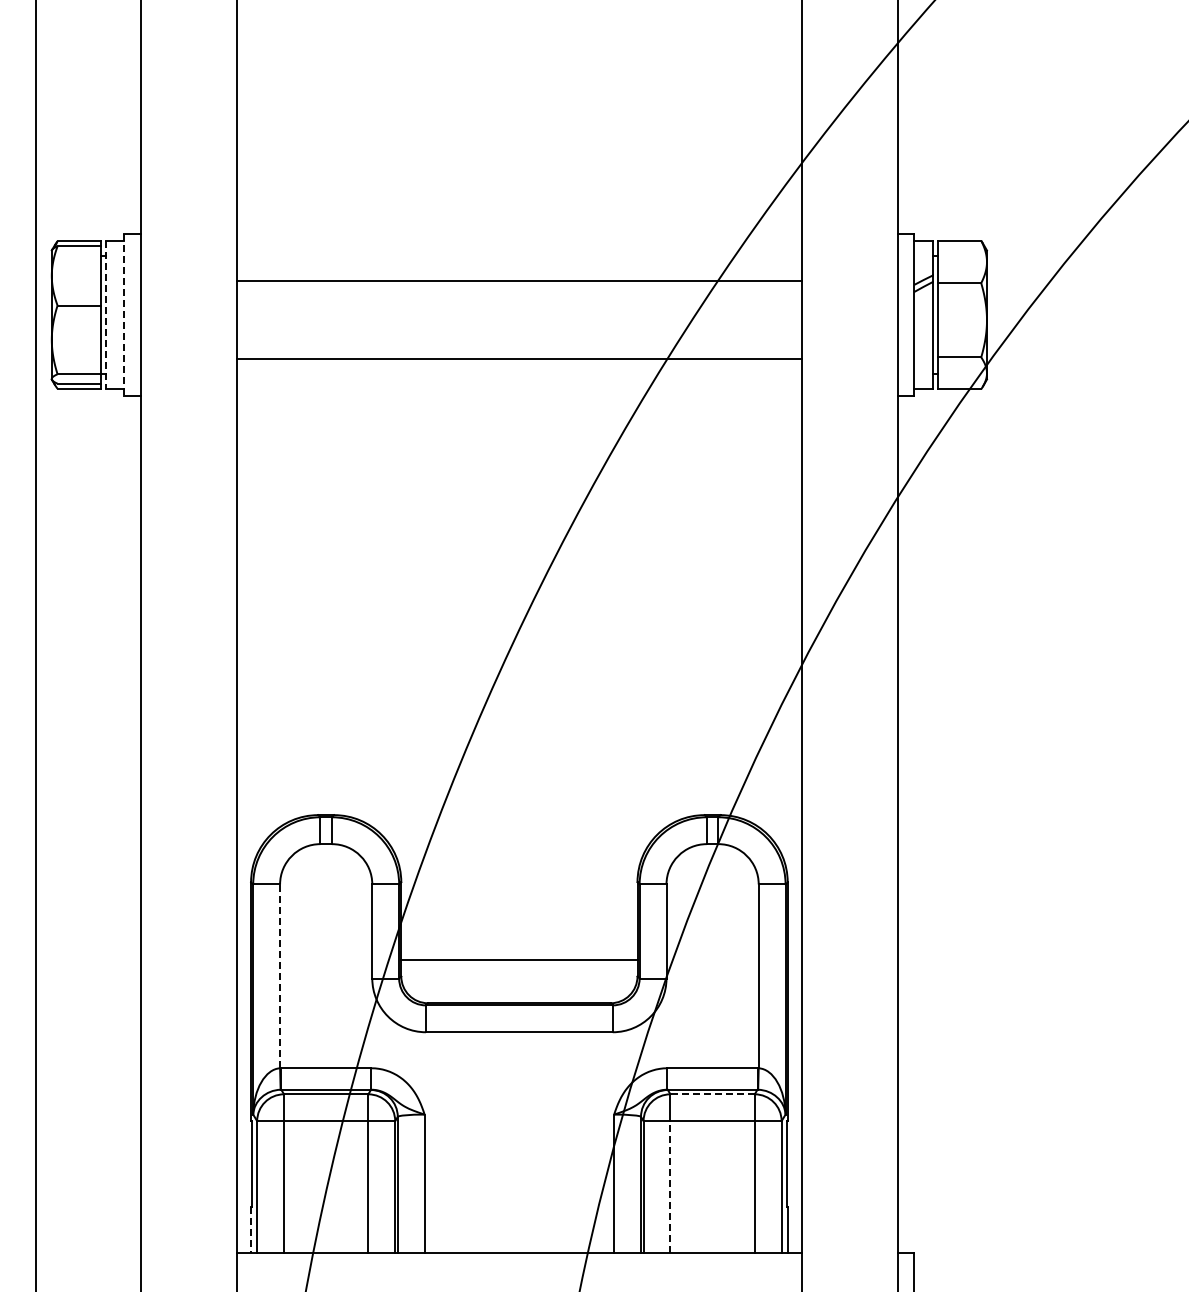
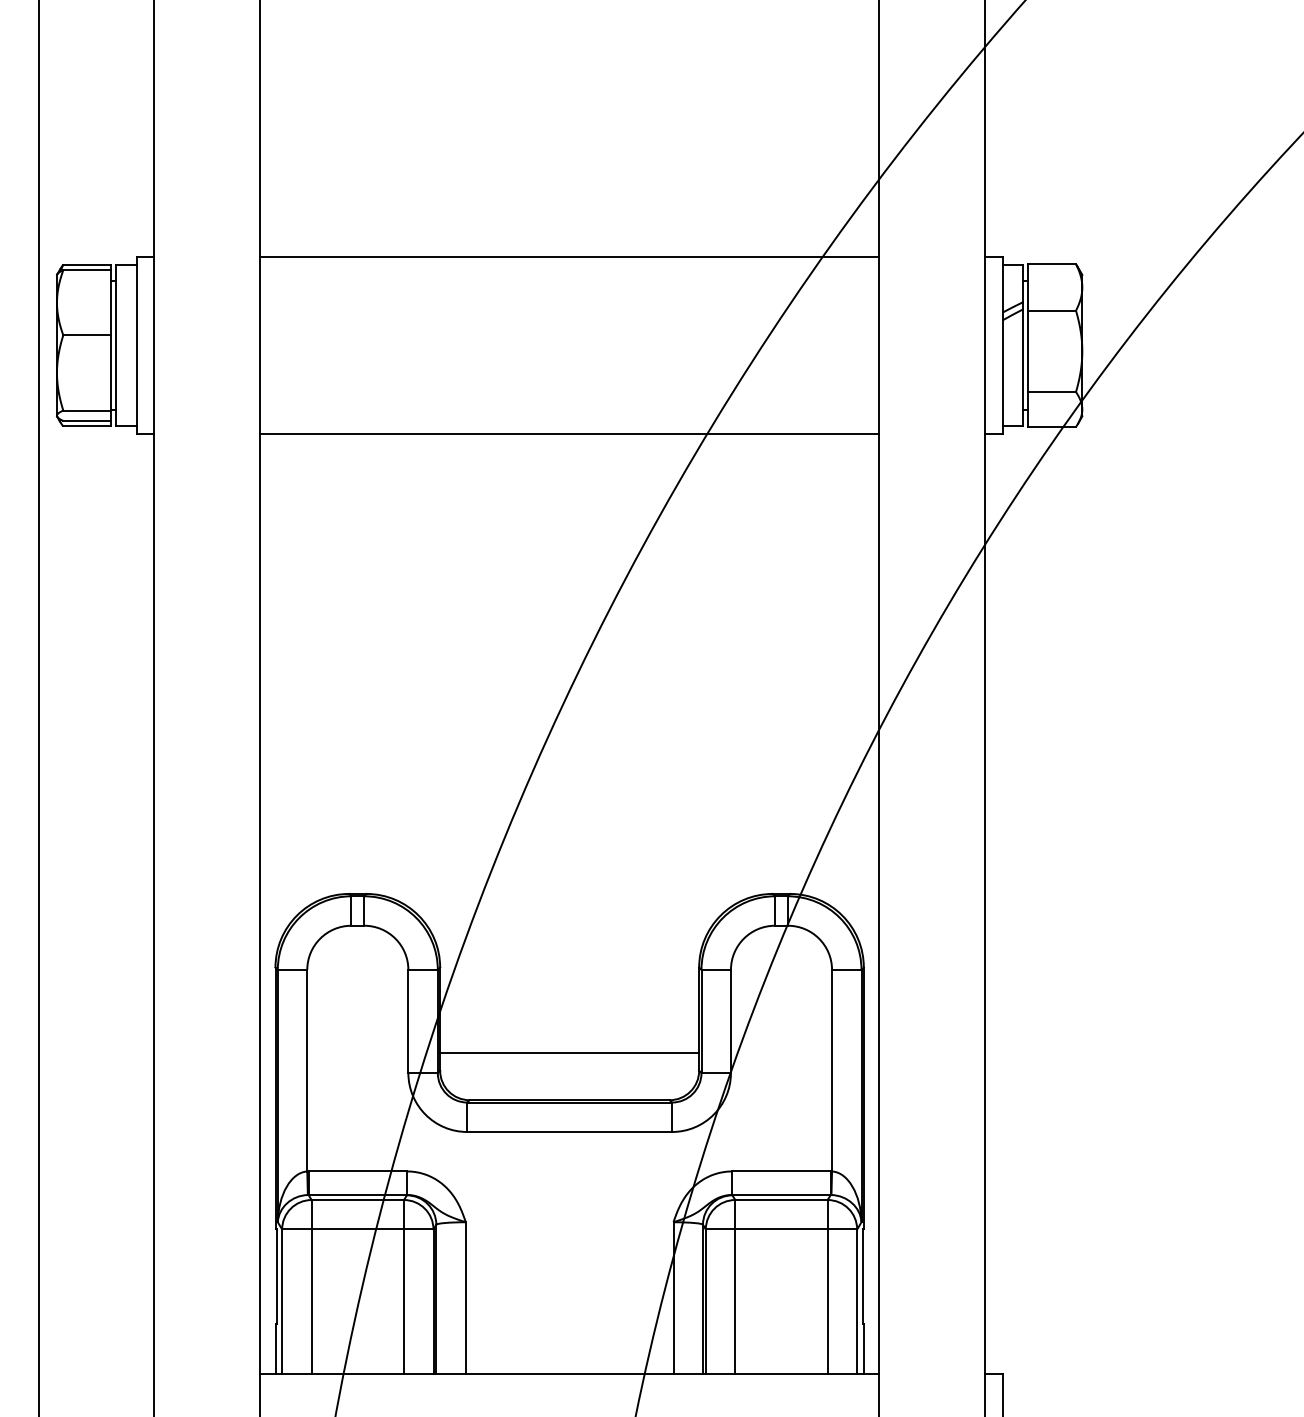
line: (519, 281) -> (569, 257), moved
line: (105, 315) -> (115, 346), dashed -> solid
line: (124, 315) -> (136, 346), dashed -> solid
line: (519, 358) -> (569, 433), moved
line: (280, 976) -> (307, 1070), dashed -> solid
line: (712, 1094) -> (781, 1200), dashed -> solid
line: (670, 1186) -> (735, 1301), dashed -> solid
line: (251, 1230) -> (275, 1349), dashed -> solid

